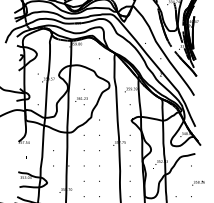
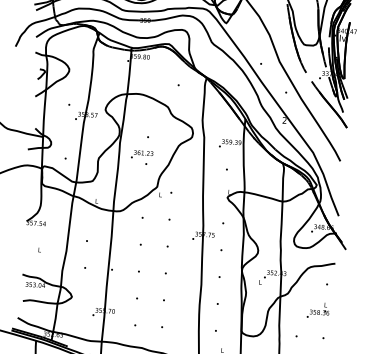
text: (198, 182) -> (318, 312), moved

